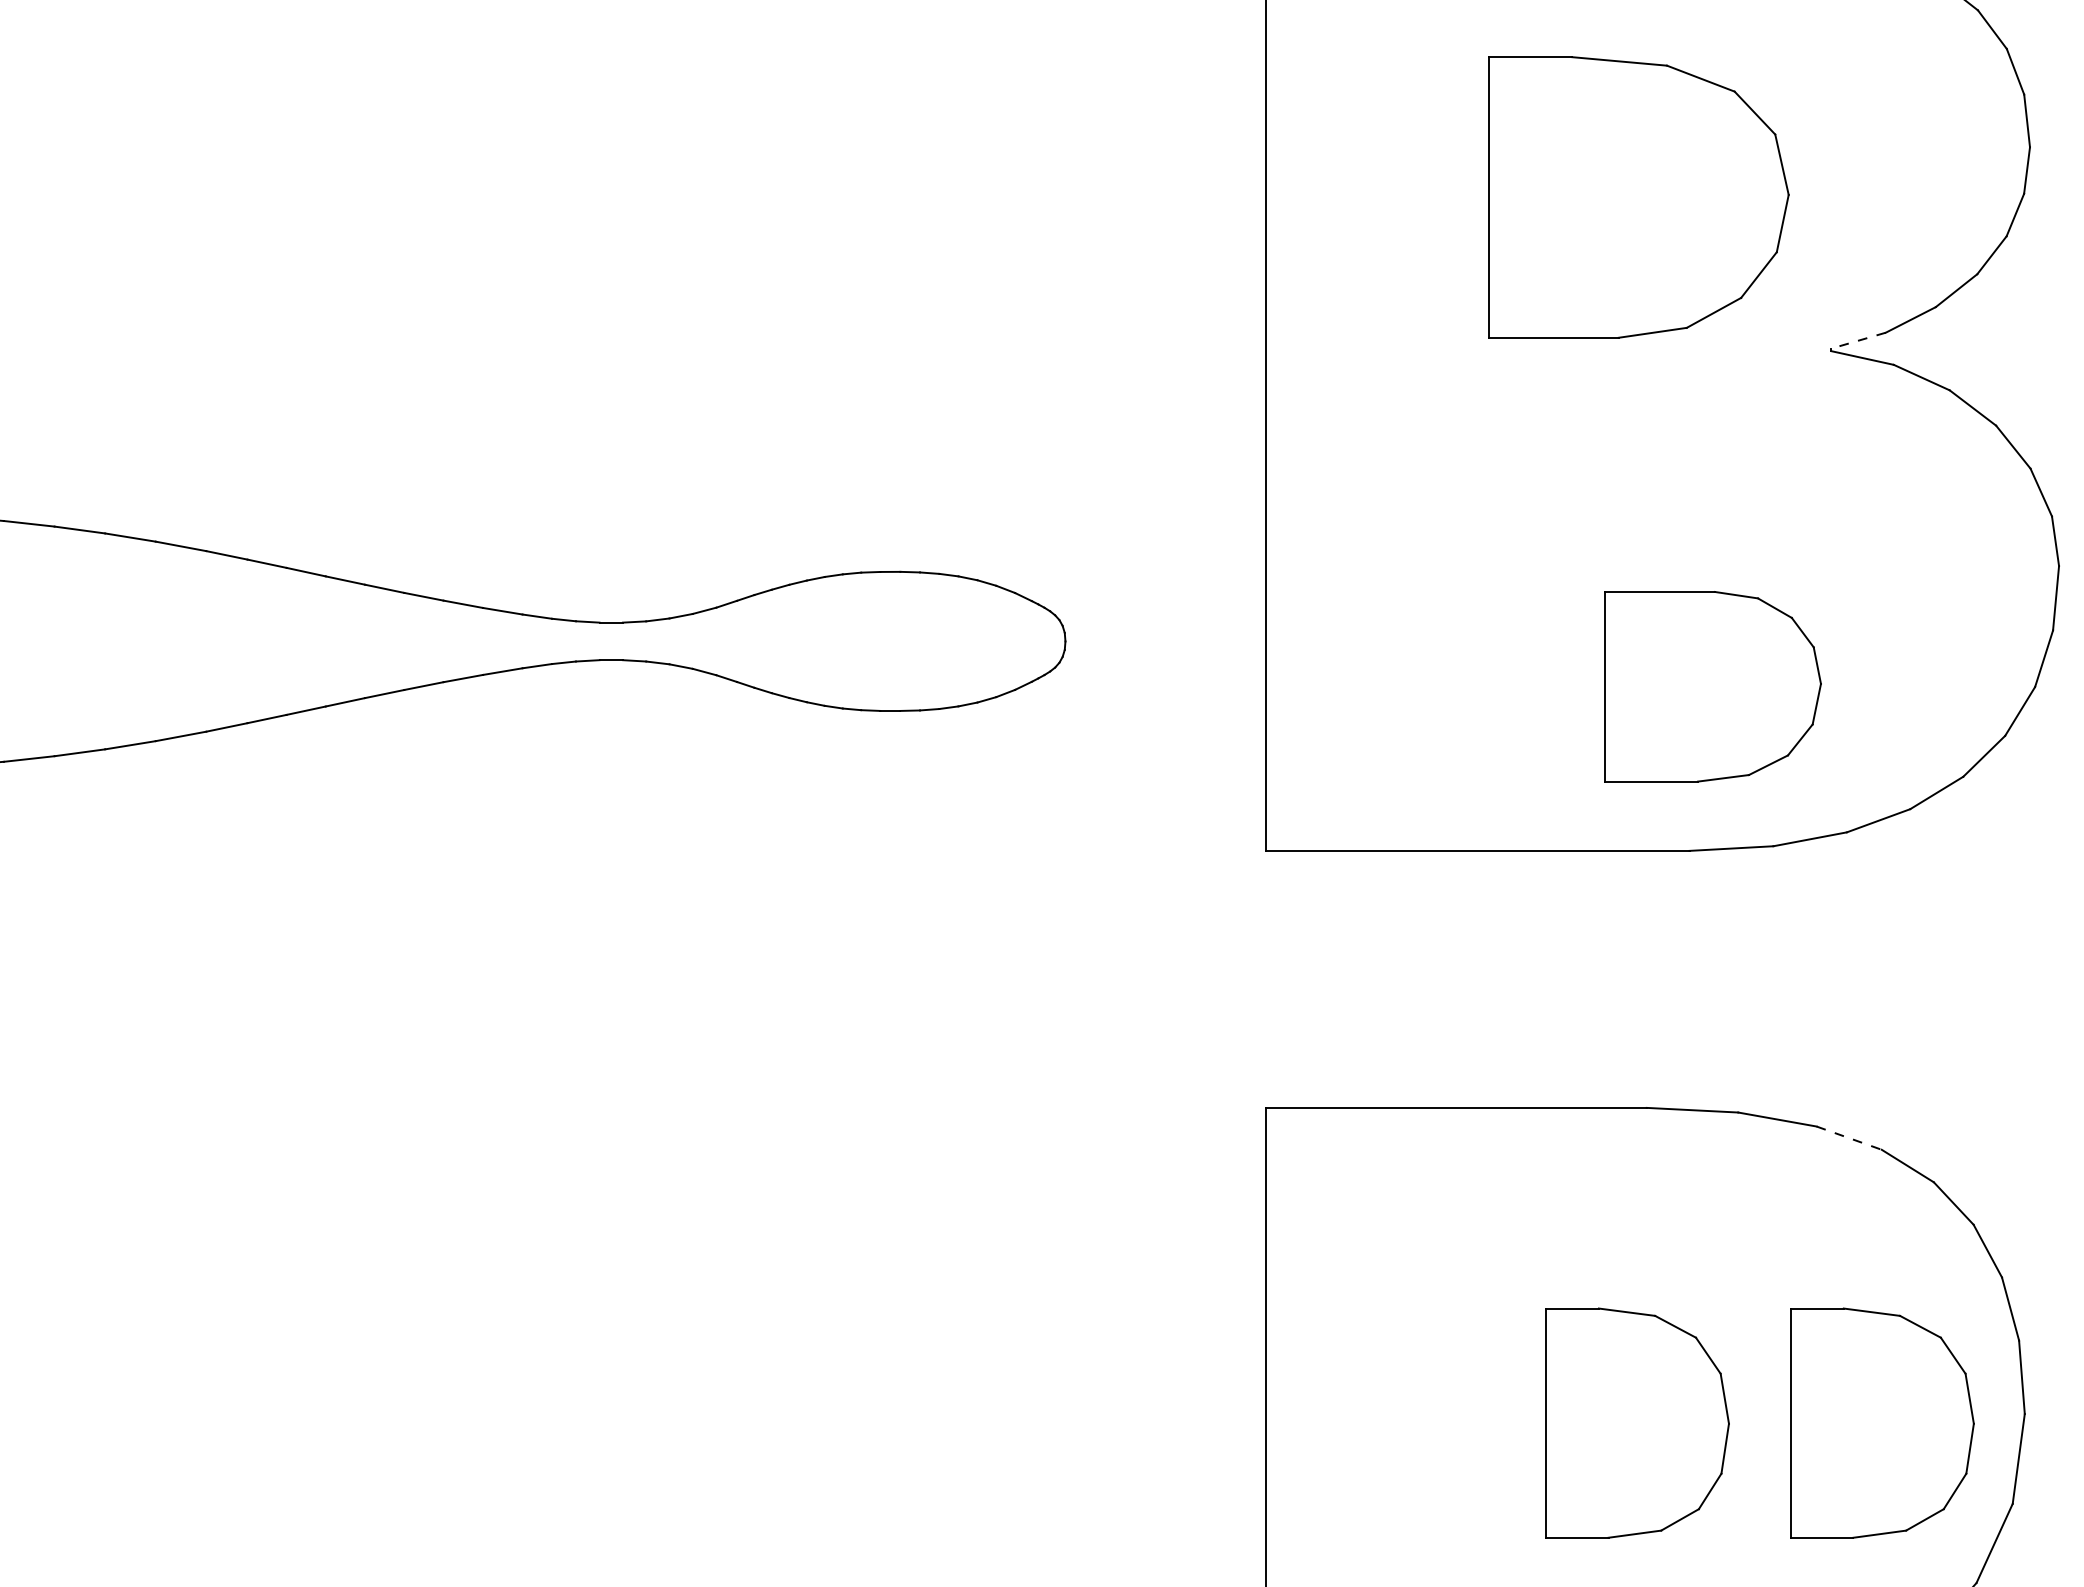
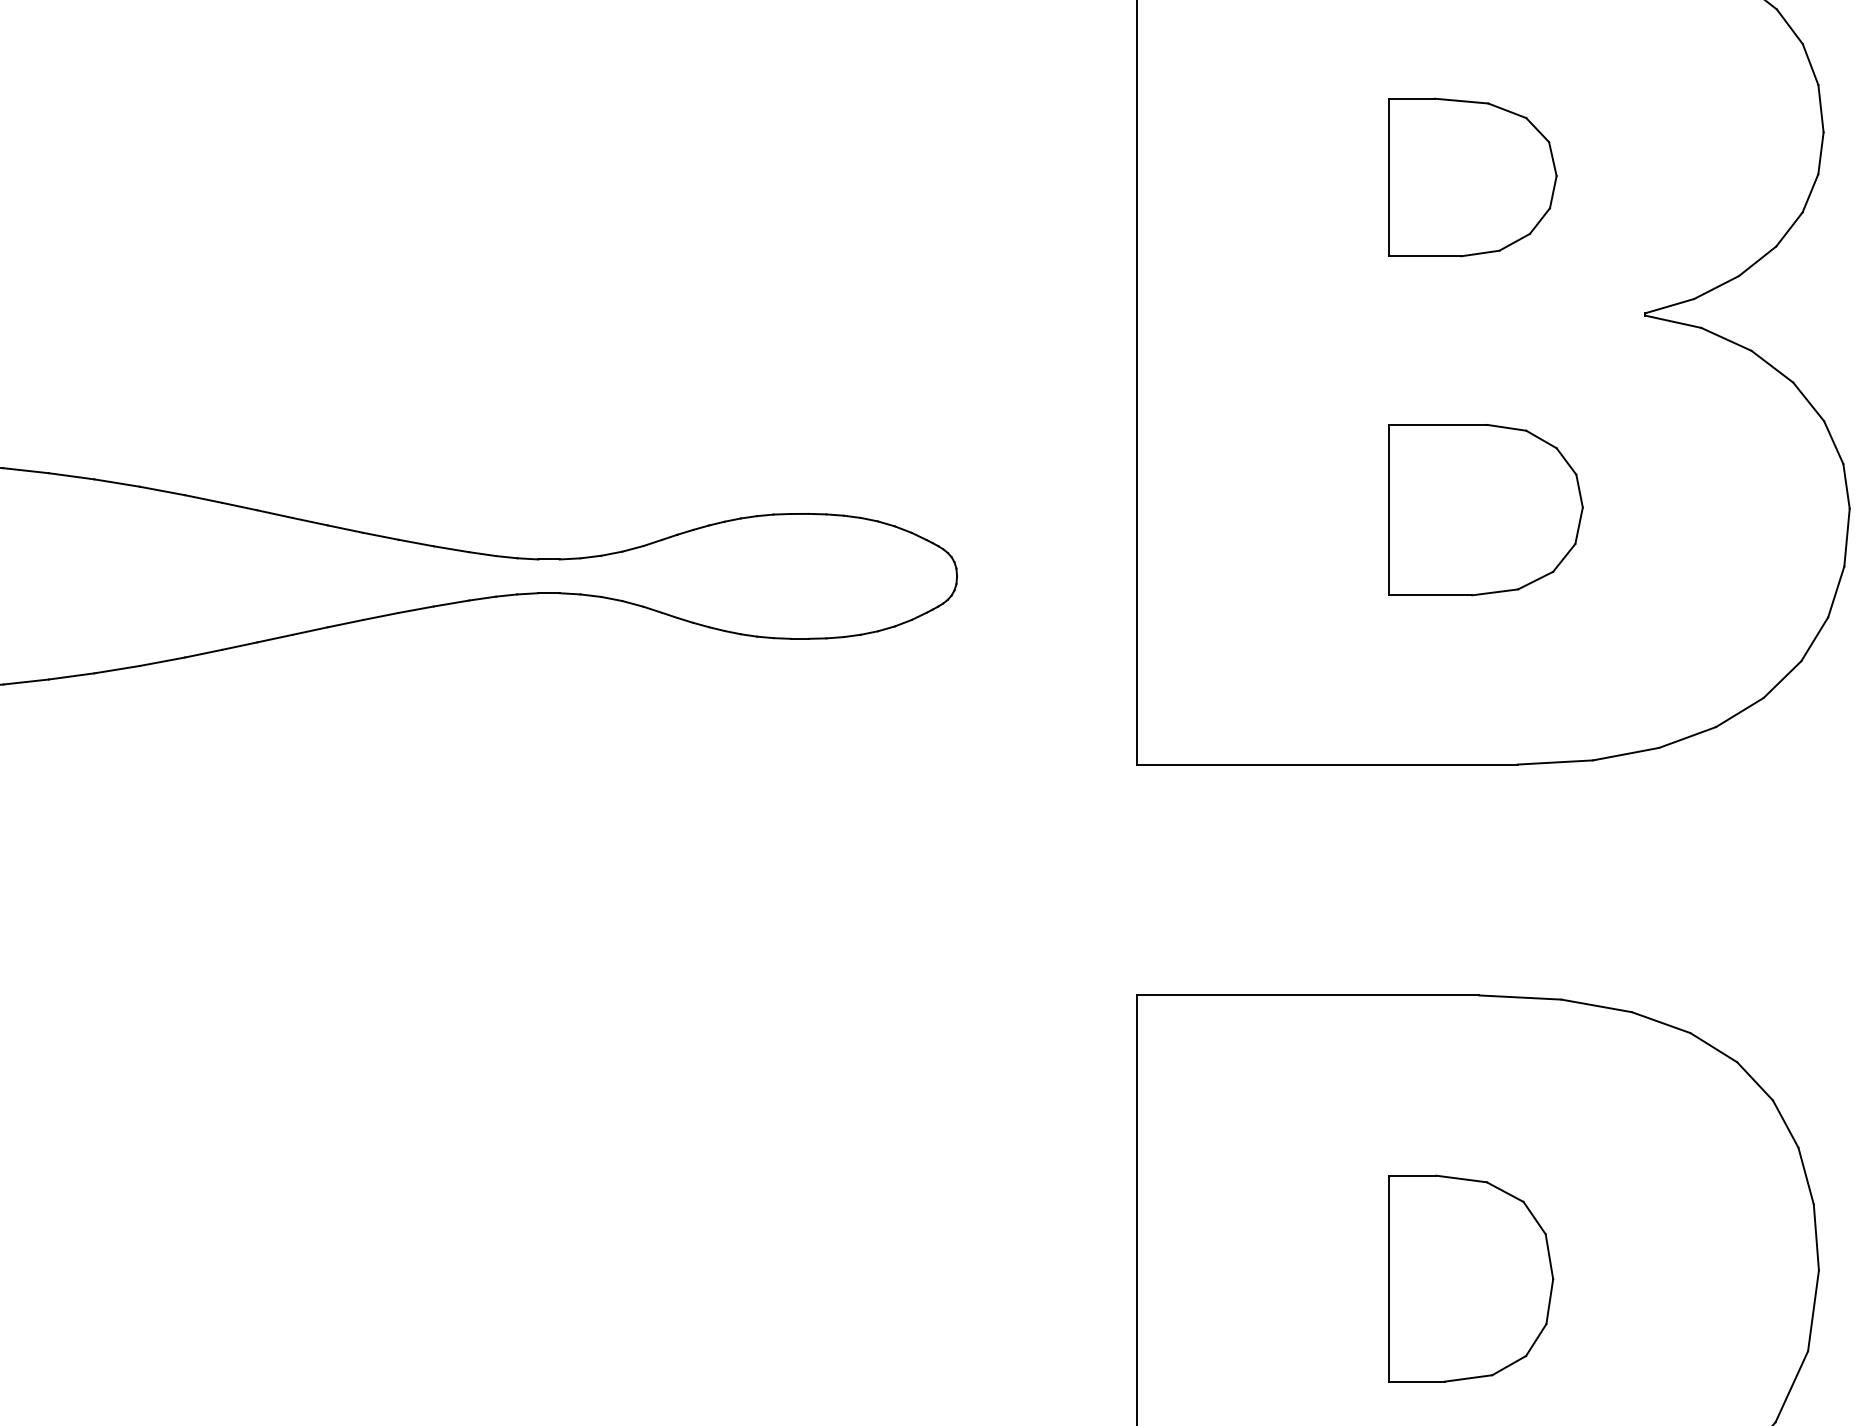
part: (1639, 197) -> (1472, 177), size x0.62
line: (1858, 341) -> (1669, 306), dashed -> solid
part: (1712, 687) -> (1485, 510), moved
line: (1849, 1138) -> (1661, 1022), dashed -> solid
part: (1882, 1422) -> (1691, 1278), removed

